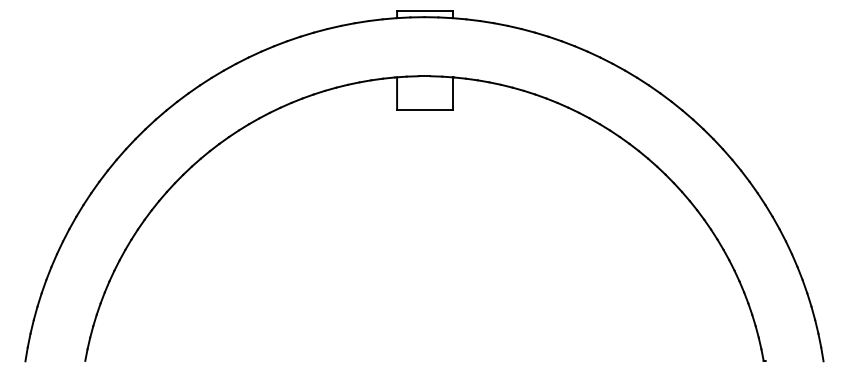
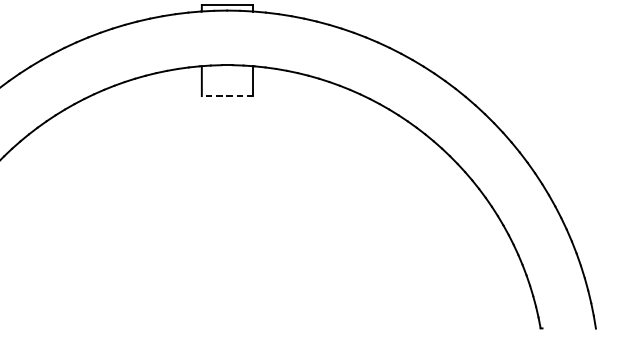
line: (424, 109) -> (227, 95), solid -> dashed

